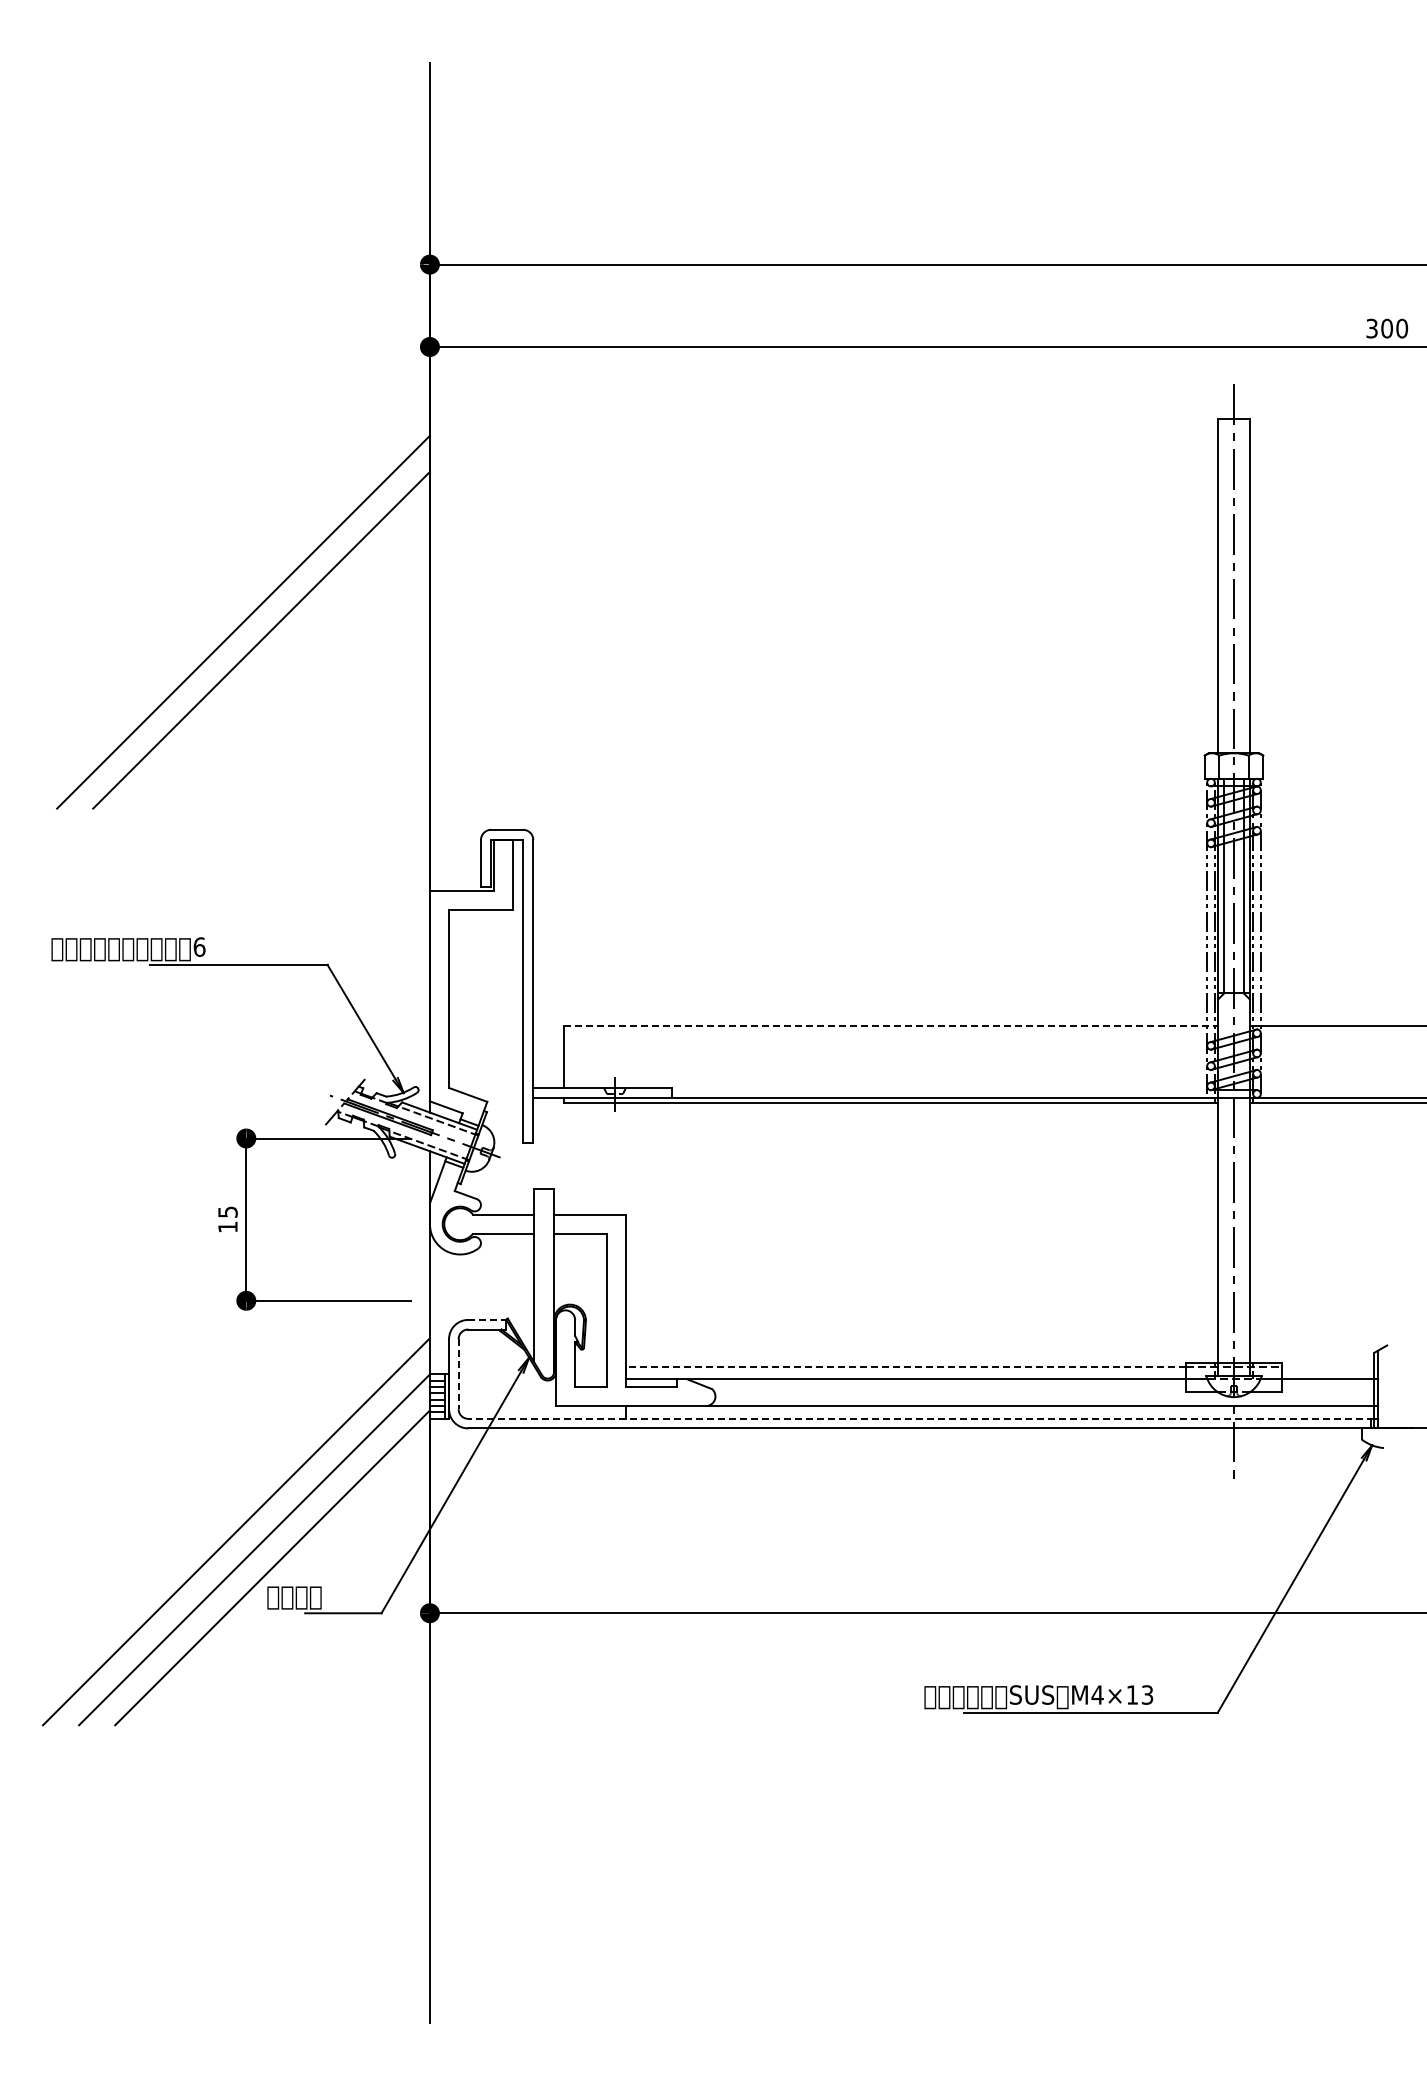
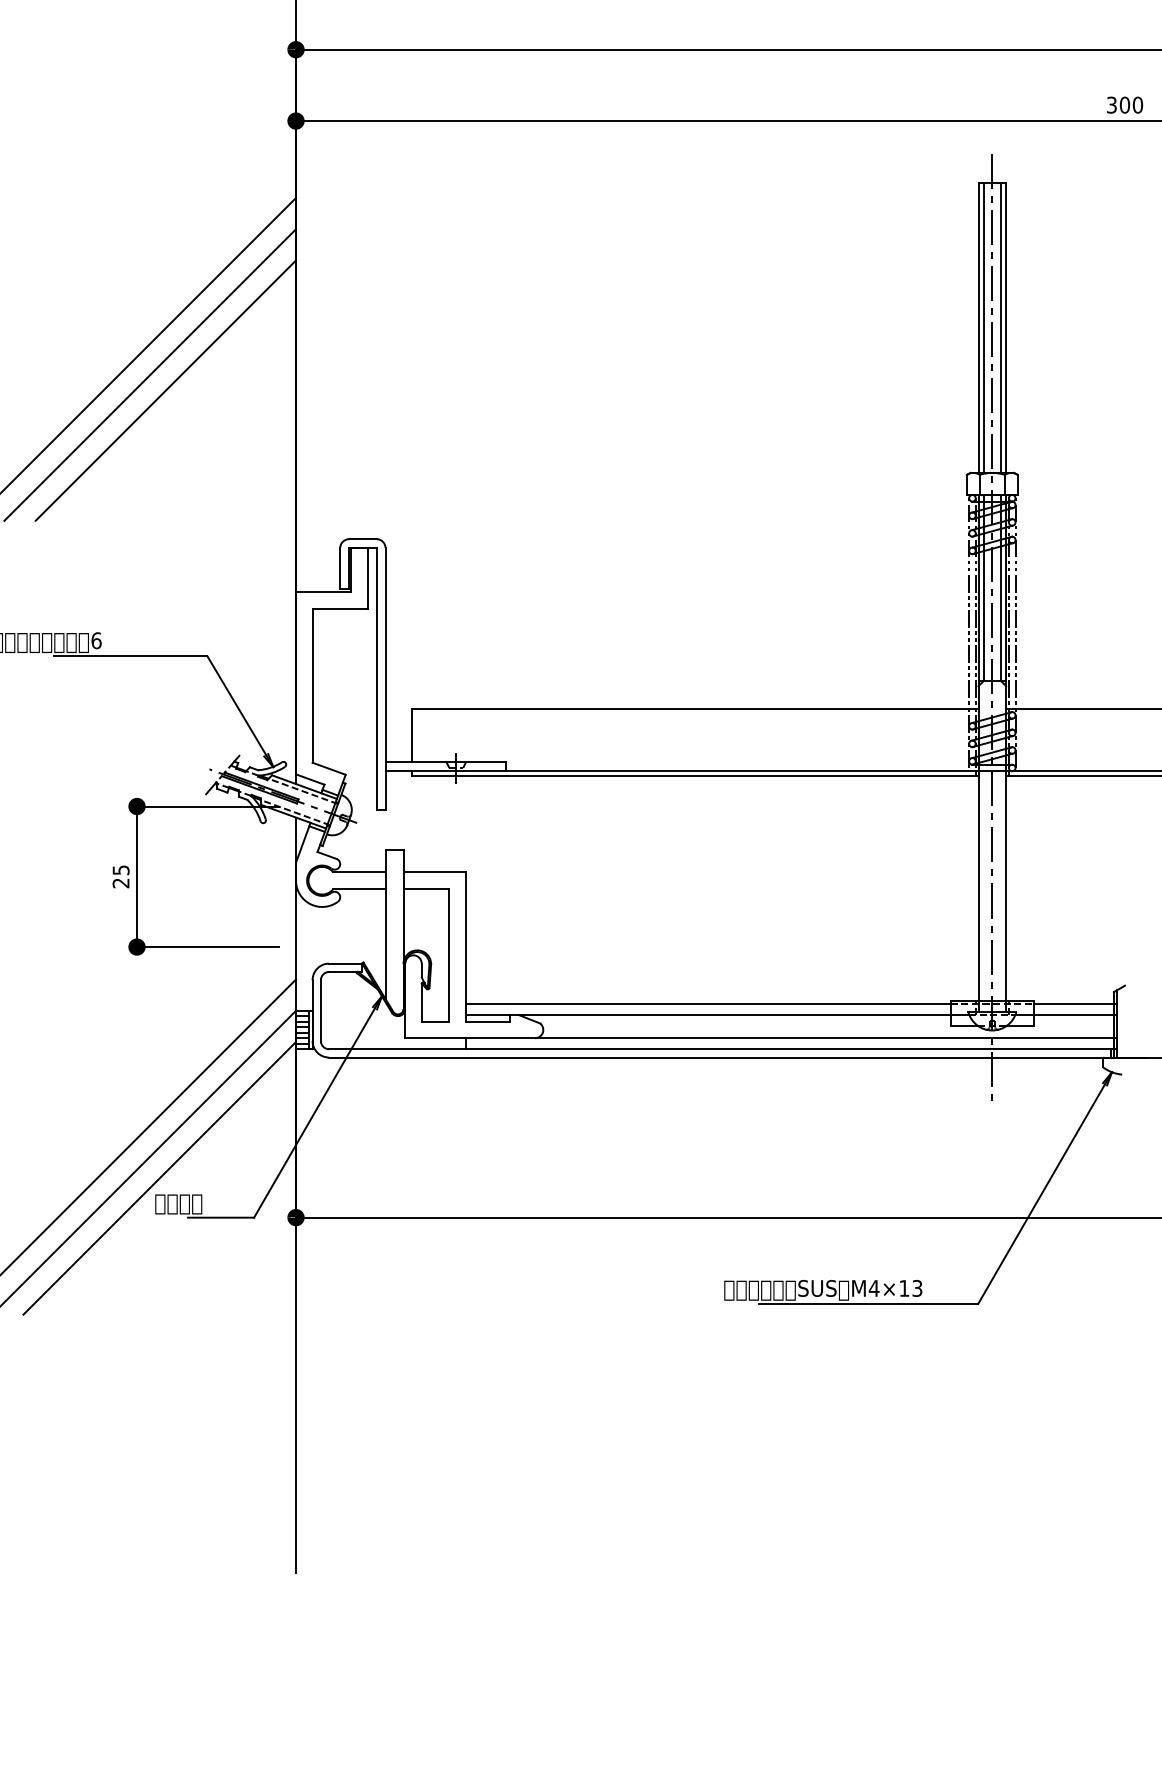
line: (1224, 585) -> (984, 327), added
line: (1243, 585) -> (1000, 327), added
line: (279, 658) -> (165, 390), added
line: (891, 1026) -> (695, 709), dashed -> solid
text: (227, 1226) -> (120, 882), 15 -> 25
line: (487, 1319) -> (345, 963), dashed -> solid
line: (906, 1366) -> (708, 1003), dashed -> solid
line: (1329, 1366) -> (1075, 1003), added
line: (458, 1374) -> (320, 1010), dashed -> solid
line: (920, 1418) -> (720, 1048), dashed -> solid

